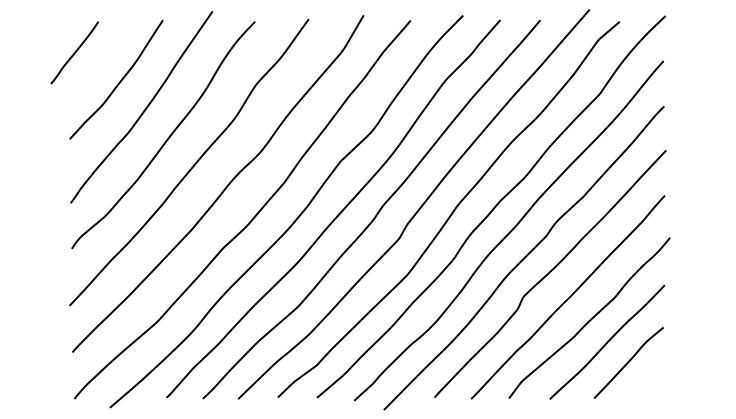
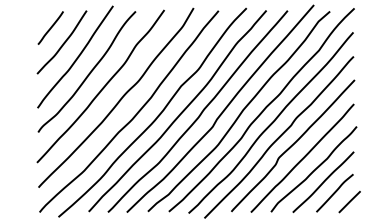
line: (74, 51) -> (50, 27), moved
line: (656, 380) -> (349, 202), added

